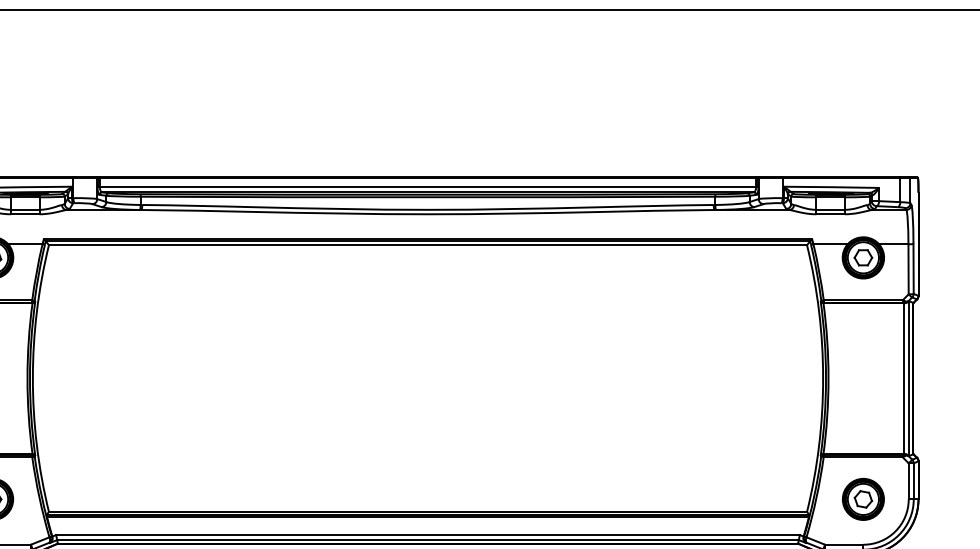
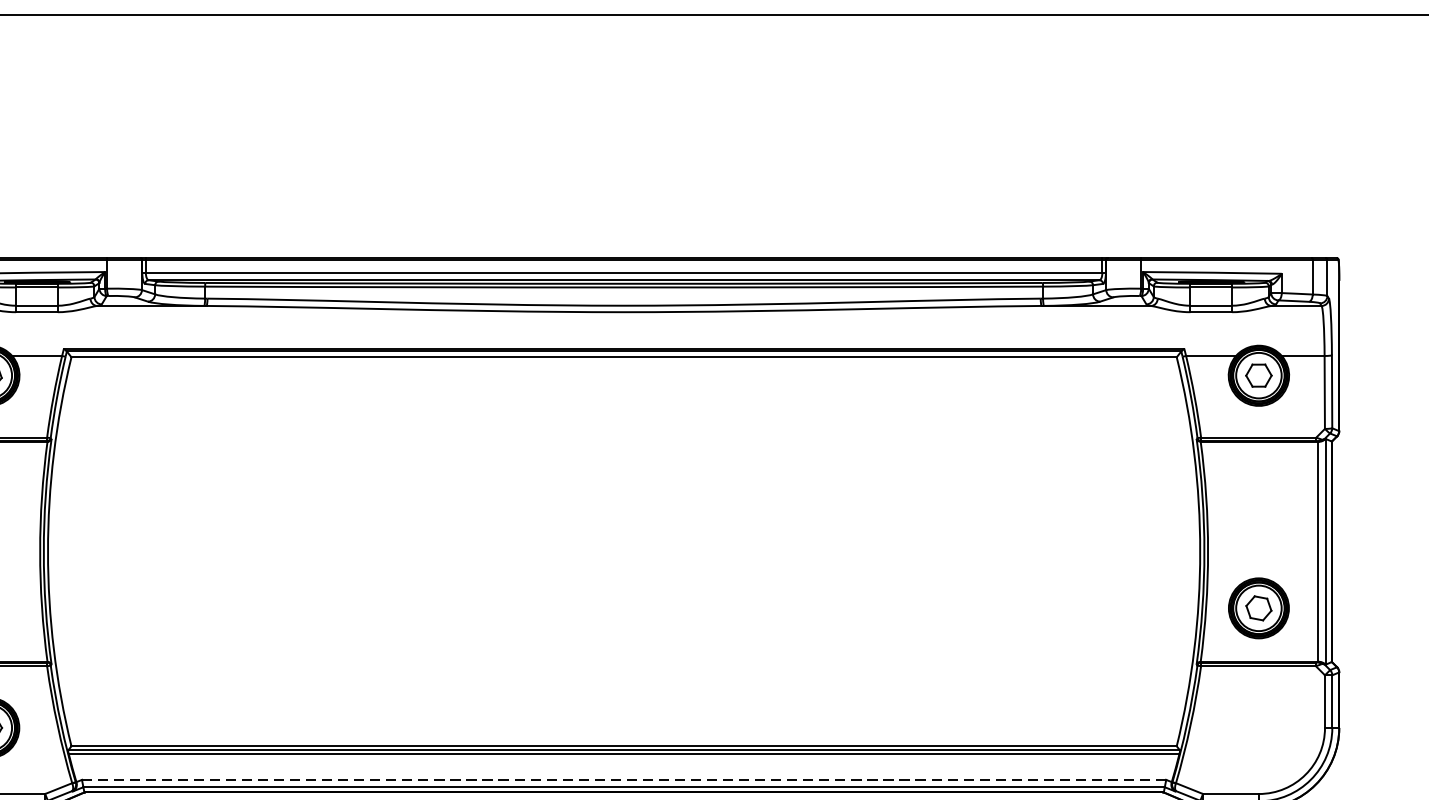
part: (862, 499) -> (1257, 608), moved
line: (428, 535) -> (624, 780), solid -> dashed

